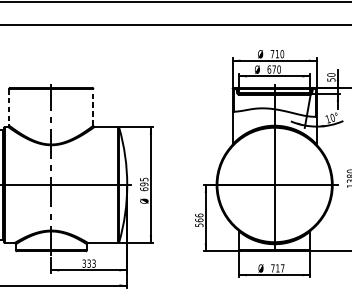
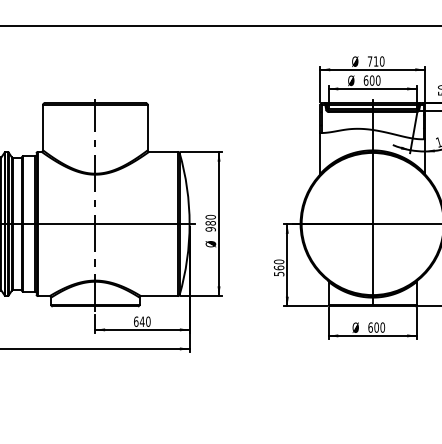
text: (273, 69) -> (371, 80), 670 -> 600
line: (9, 107) -> (43, 127), dashed -> solid
line: (93, 107) -> (147, 127), dashed -> solid
text: (144, 183) -> (210, 222), 695 -> 980
text: (198, 215) -> (278, 261), 566 -> 560
text: (89, 263) -> (142, 321), 333 -> 640
text: (277, 268) -> (376, 327), 717 -> 600

